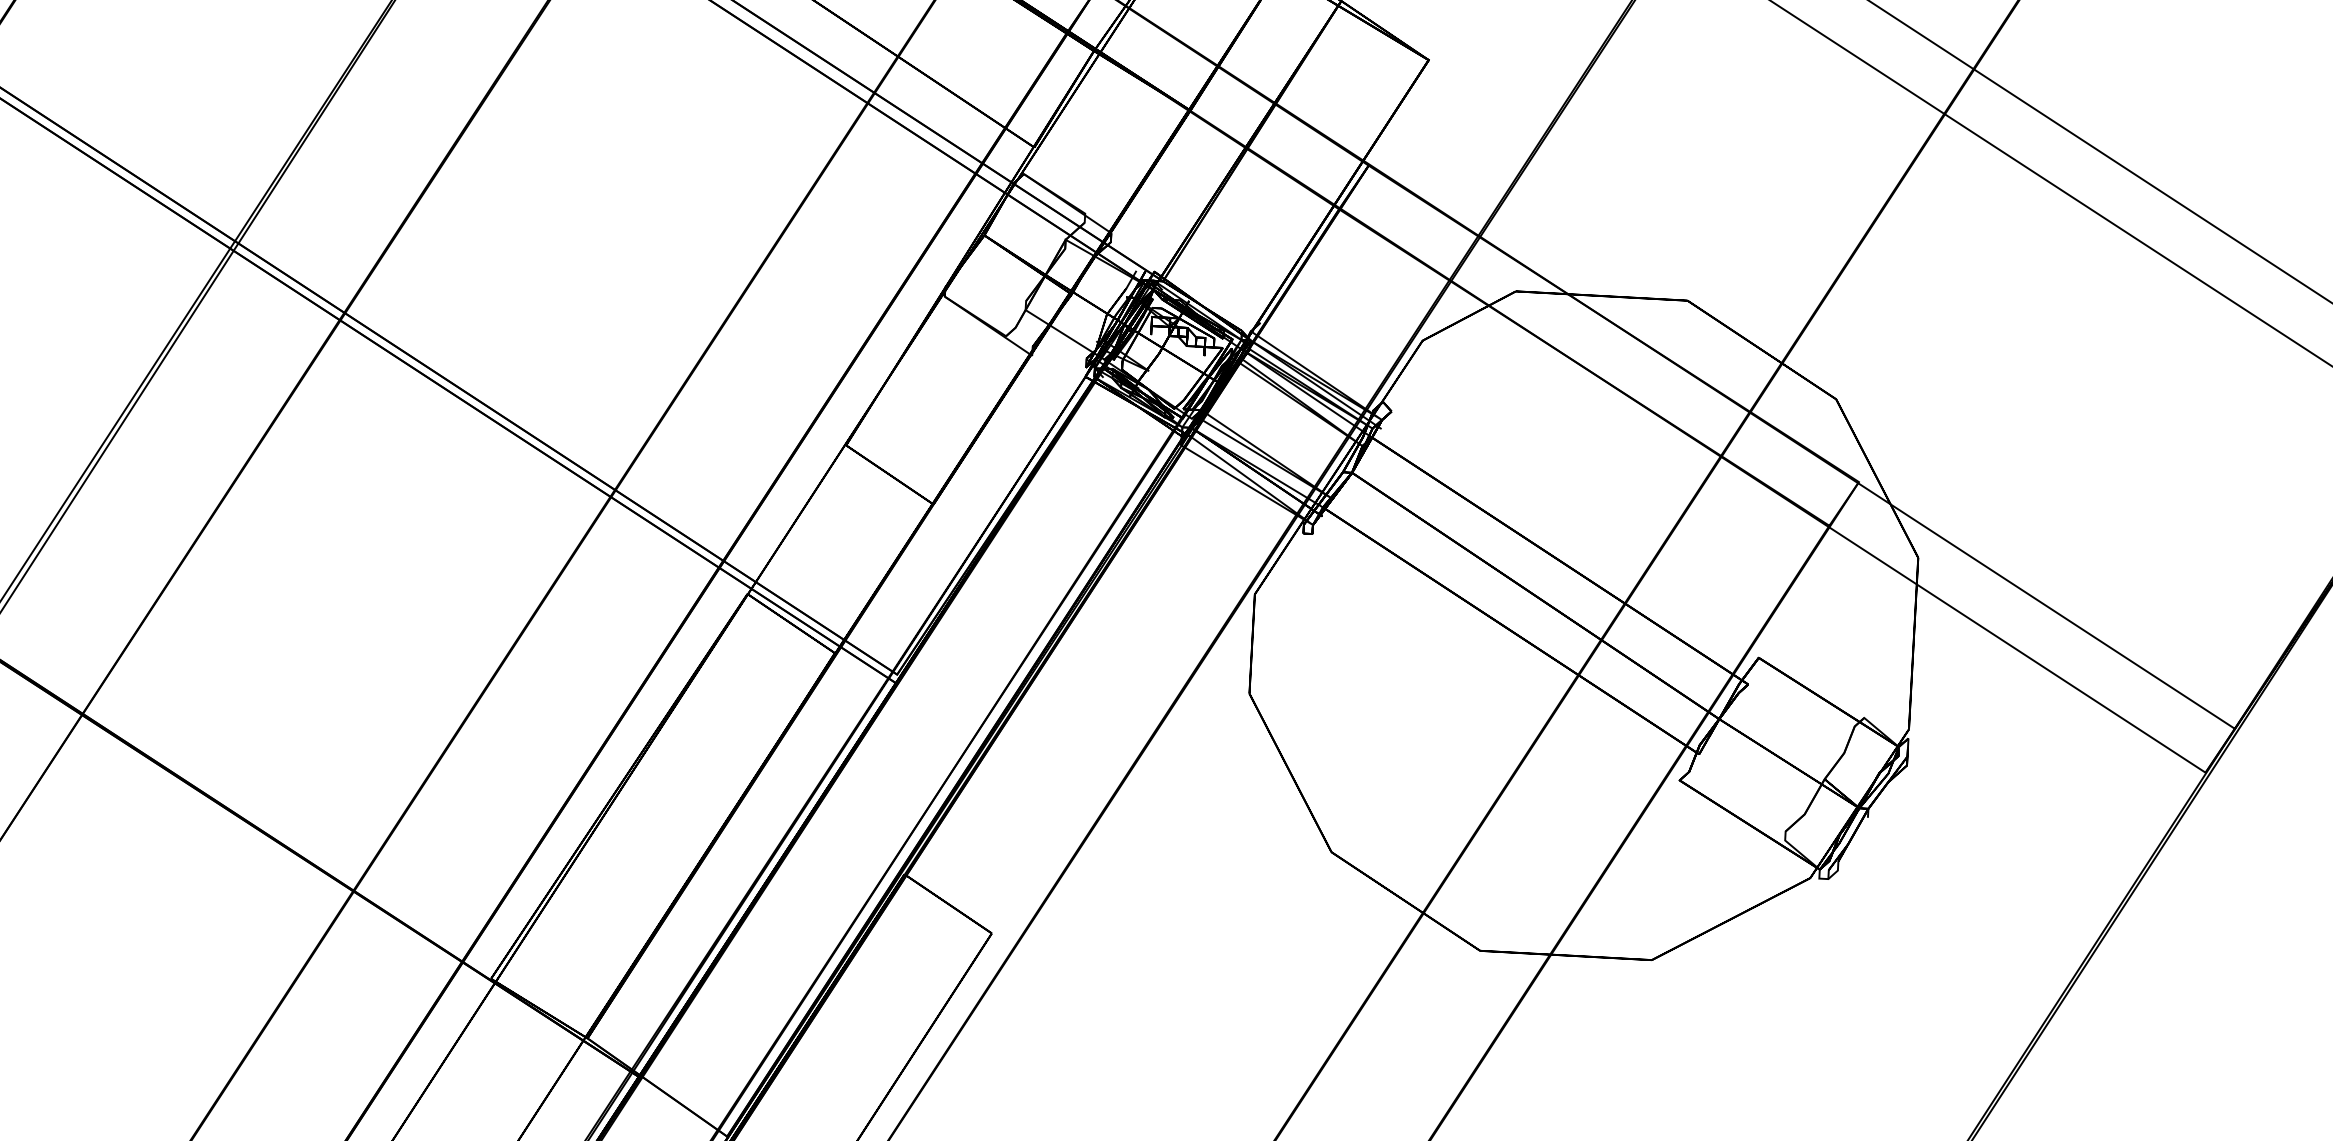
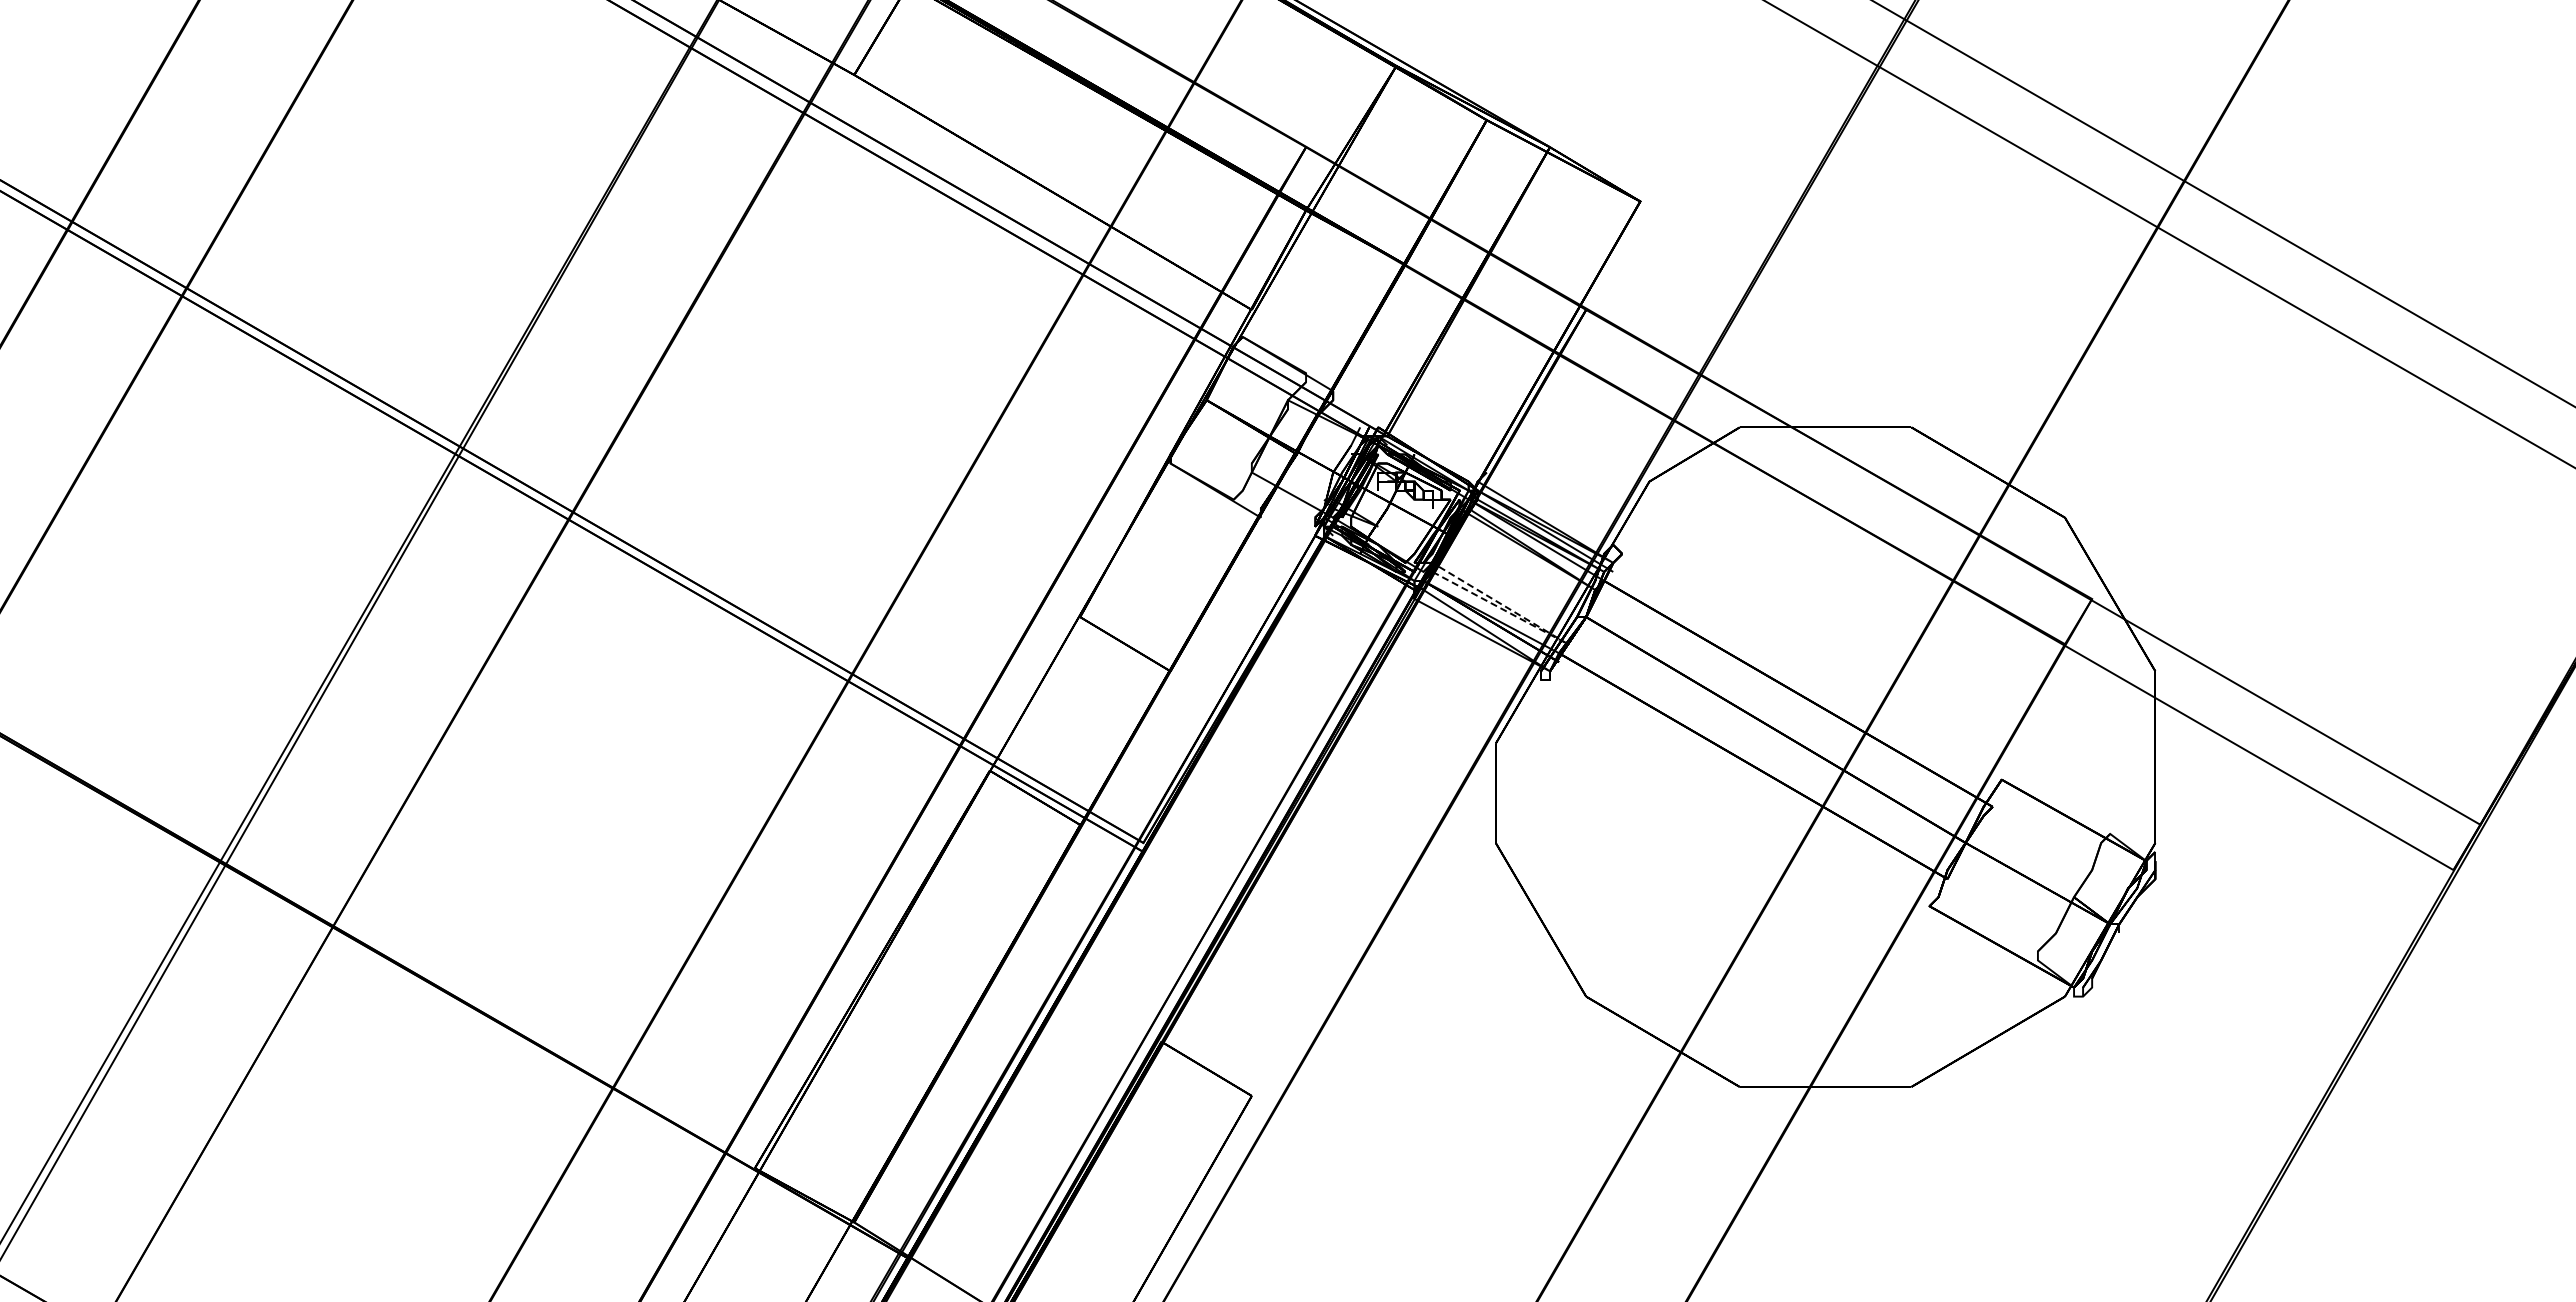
line: (1330, 498) -> (1566, 643), solid -> dashed

